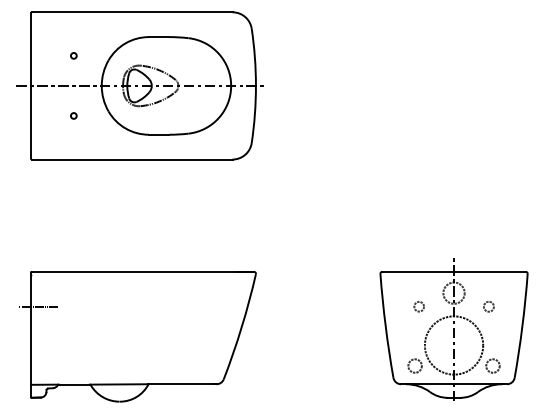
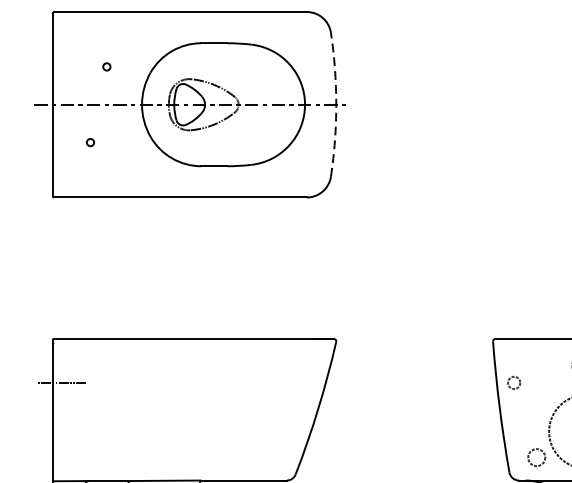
arc: (255, 85) -> (335, 104), solid -> dashed
circle: (73, 115) -> (90, 142), moved
circle: (418, 306) -> (513, 382), moved

